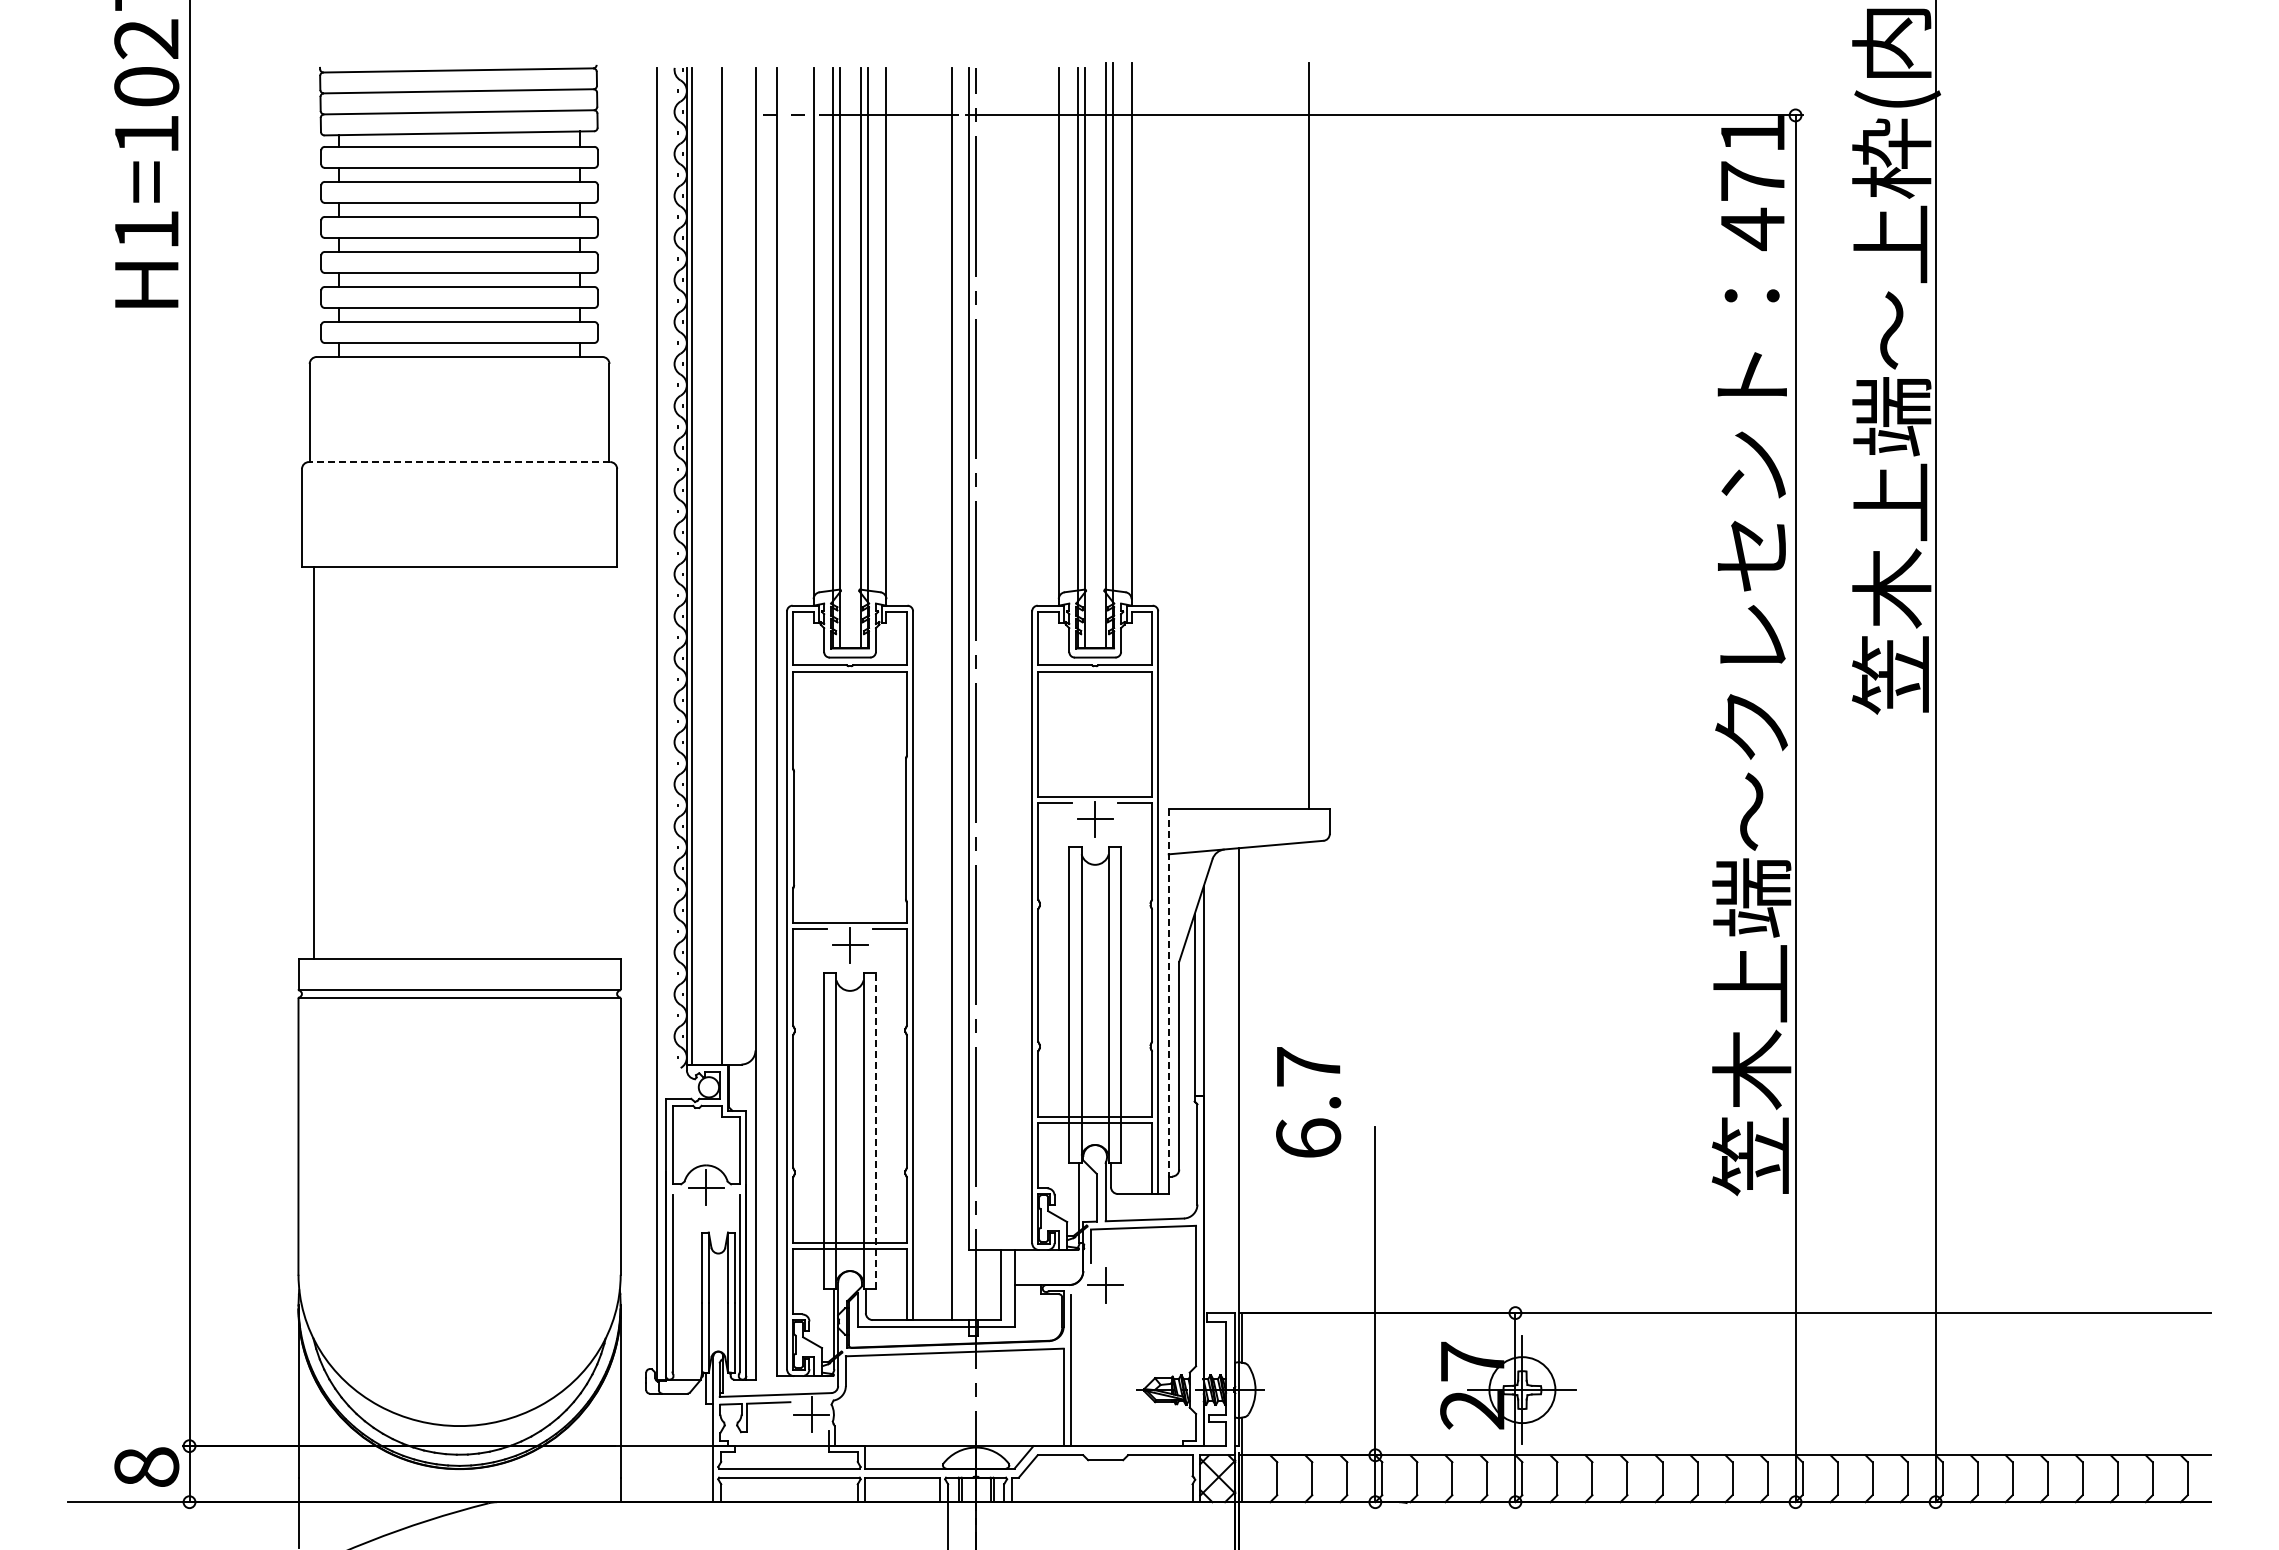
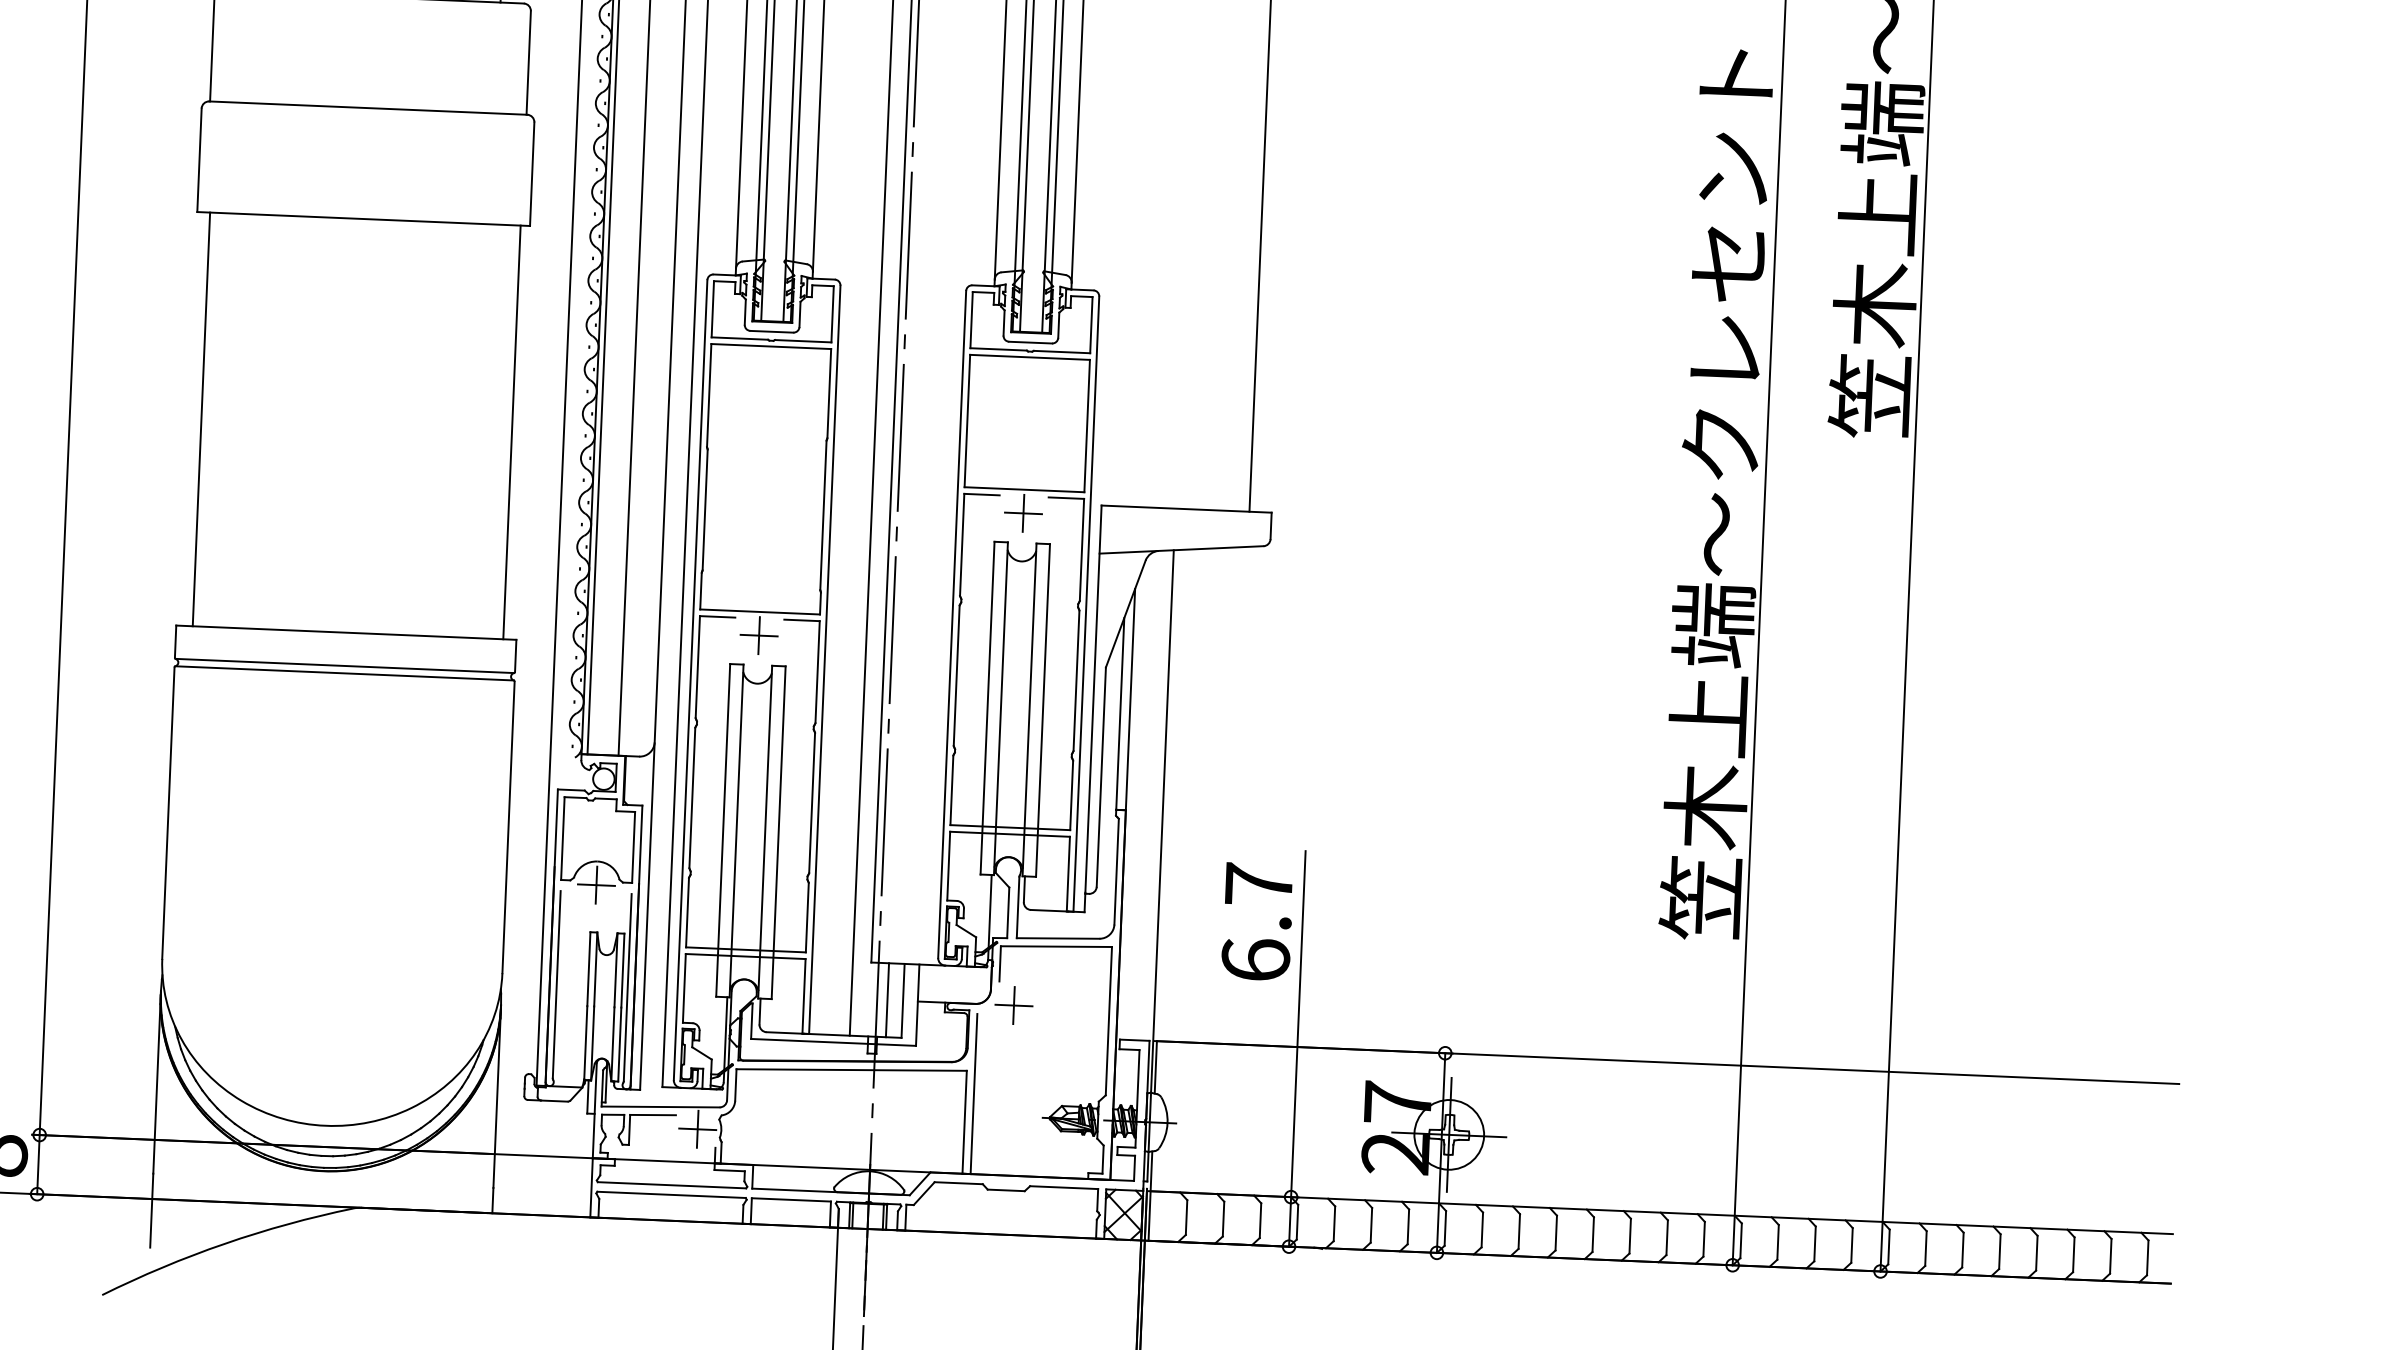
line: (459, 462) -> (368, 108), dashed -> solid
line: (608, 762) -> (512, 431), added
line: (1168, 992) -> (1093, 699), dashed -> solid
text: (1308, 1102) -> (1257, 922), moved
line: (876, 1130) -> (778, 832), dashed -> solid
line: (985, 1285) -> (887, 1000), added

